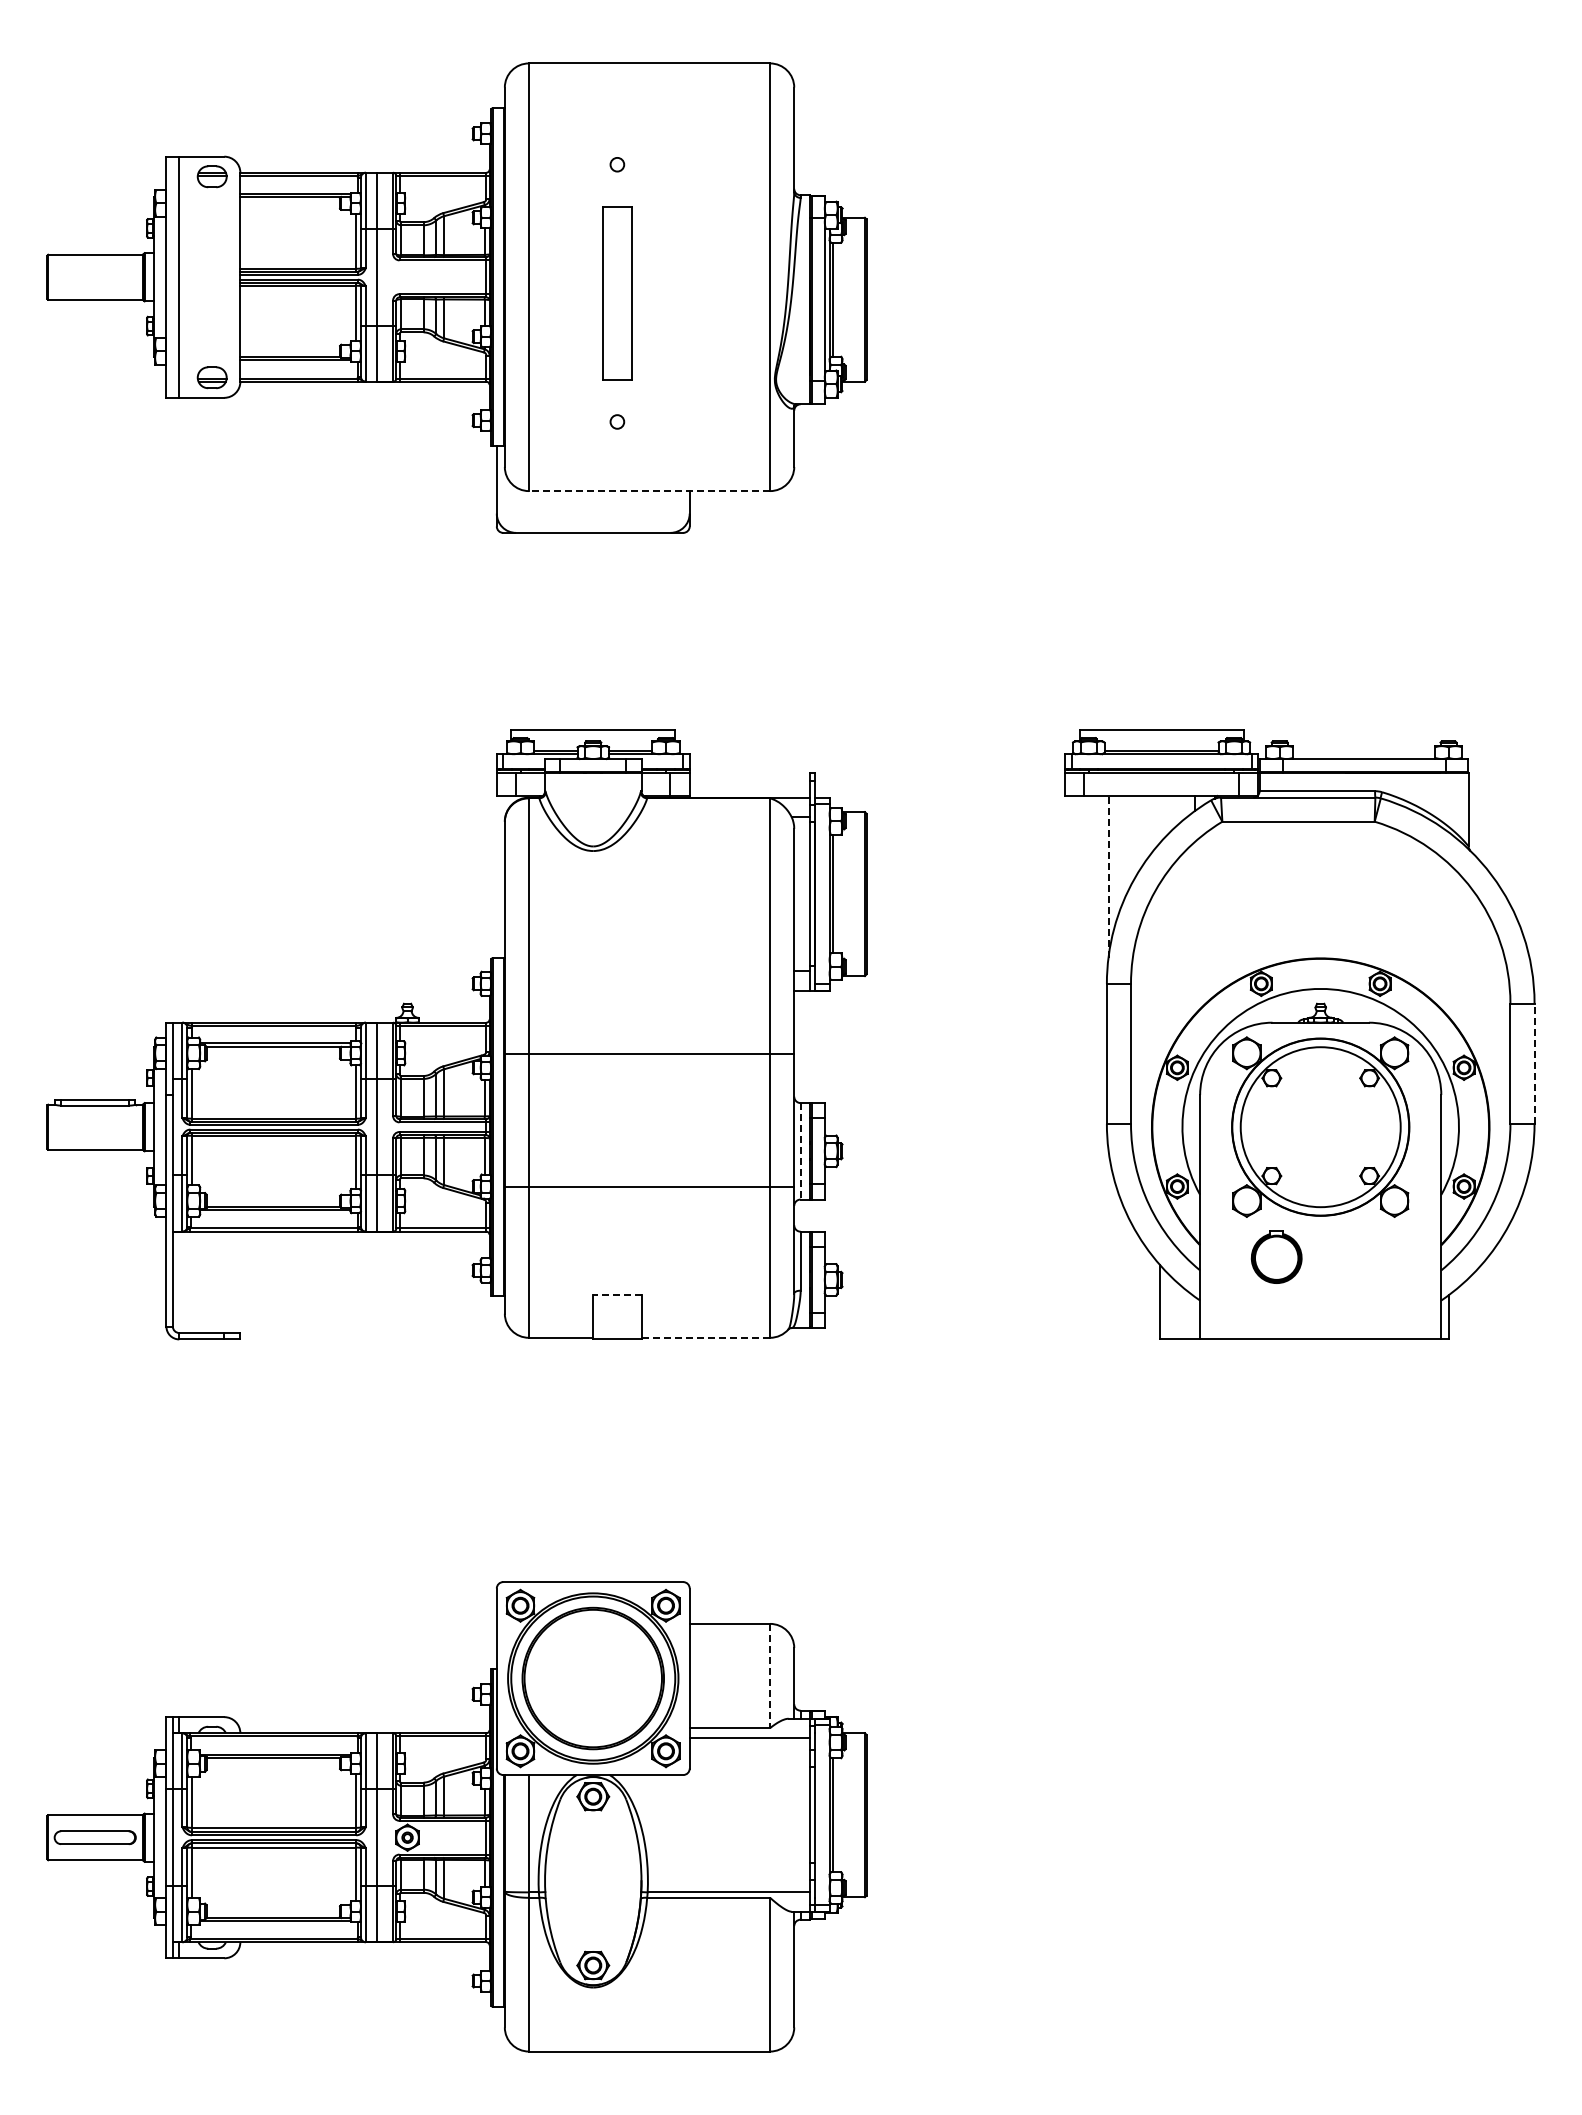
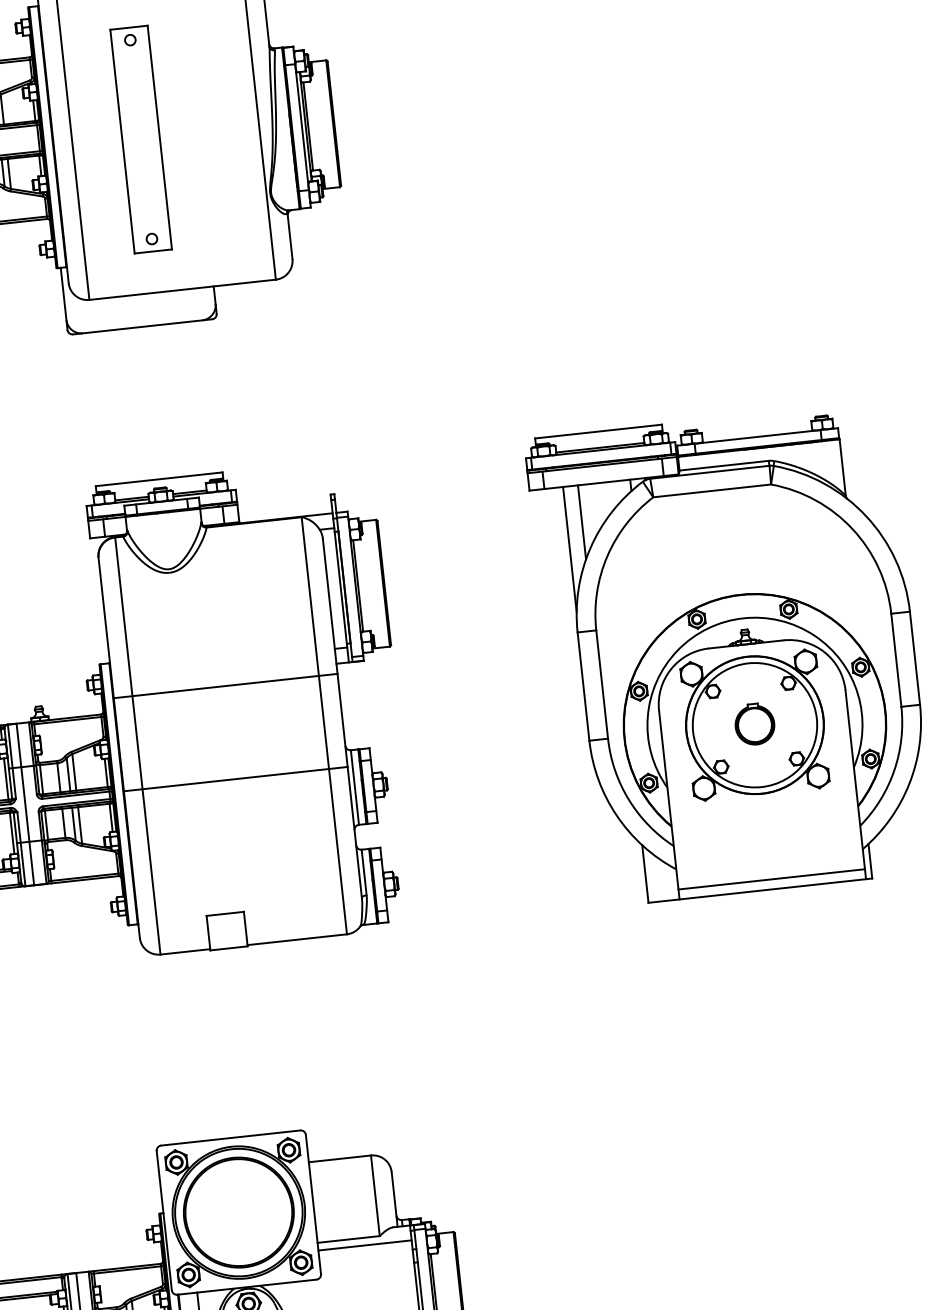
part: (617, 293) -> (141, 139), size x1.67
line: (649, 491) -> (182, 290), dashed -> solid
line: (1127, 843) -> (581, 522), added
line: (1108, 876) -> (569, 549), dashed -> solid
line: (649, 1053) -> (225, 685), moved
line: (1534, 1063) -> (914, 658), dashed -> solid
line: (800, 1151) -> (354, 787), dashed -> solid
line: (649, 1186) -> (235, 778), moved
part: (1276, 1256) -> (754, 723), moved
line: (616, 1294) -> (224, 913), dashed -> solid
line: (1320, 1326) -> (771, 879), added
line: (705, 1337) -> (296, 939), dashed -> solid
line: (770, 1676) -> (375, 1196), dashed -> solid

